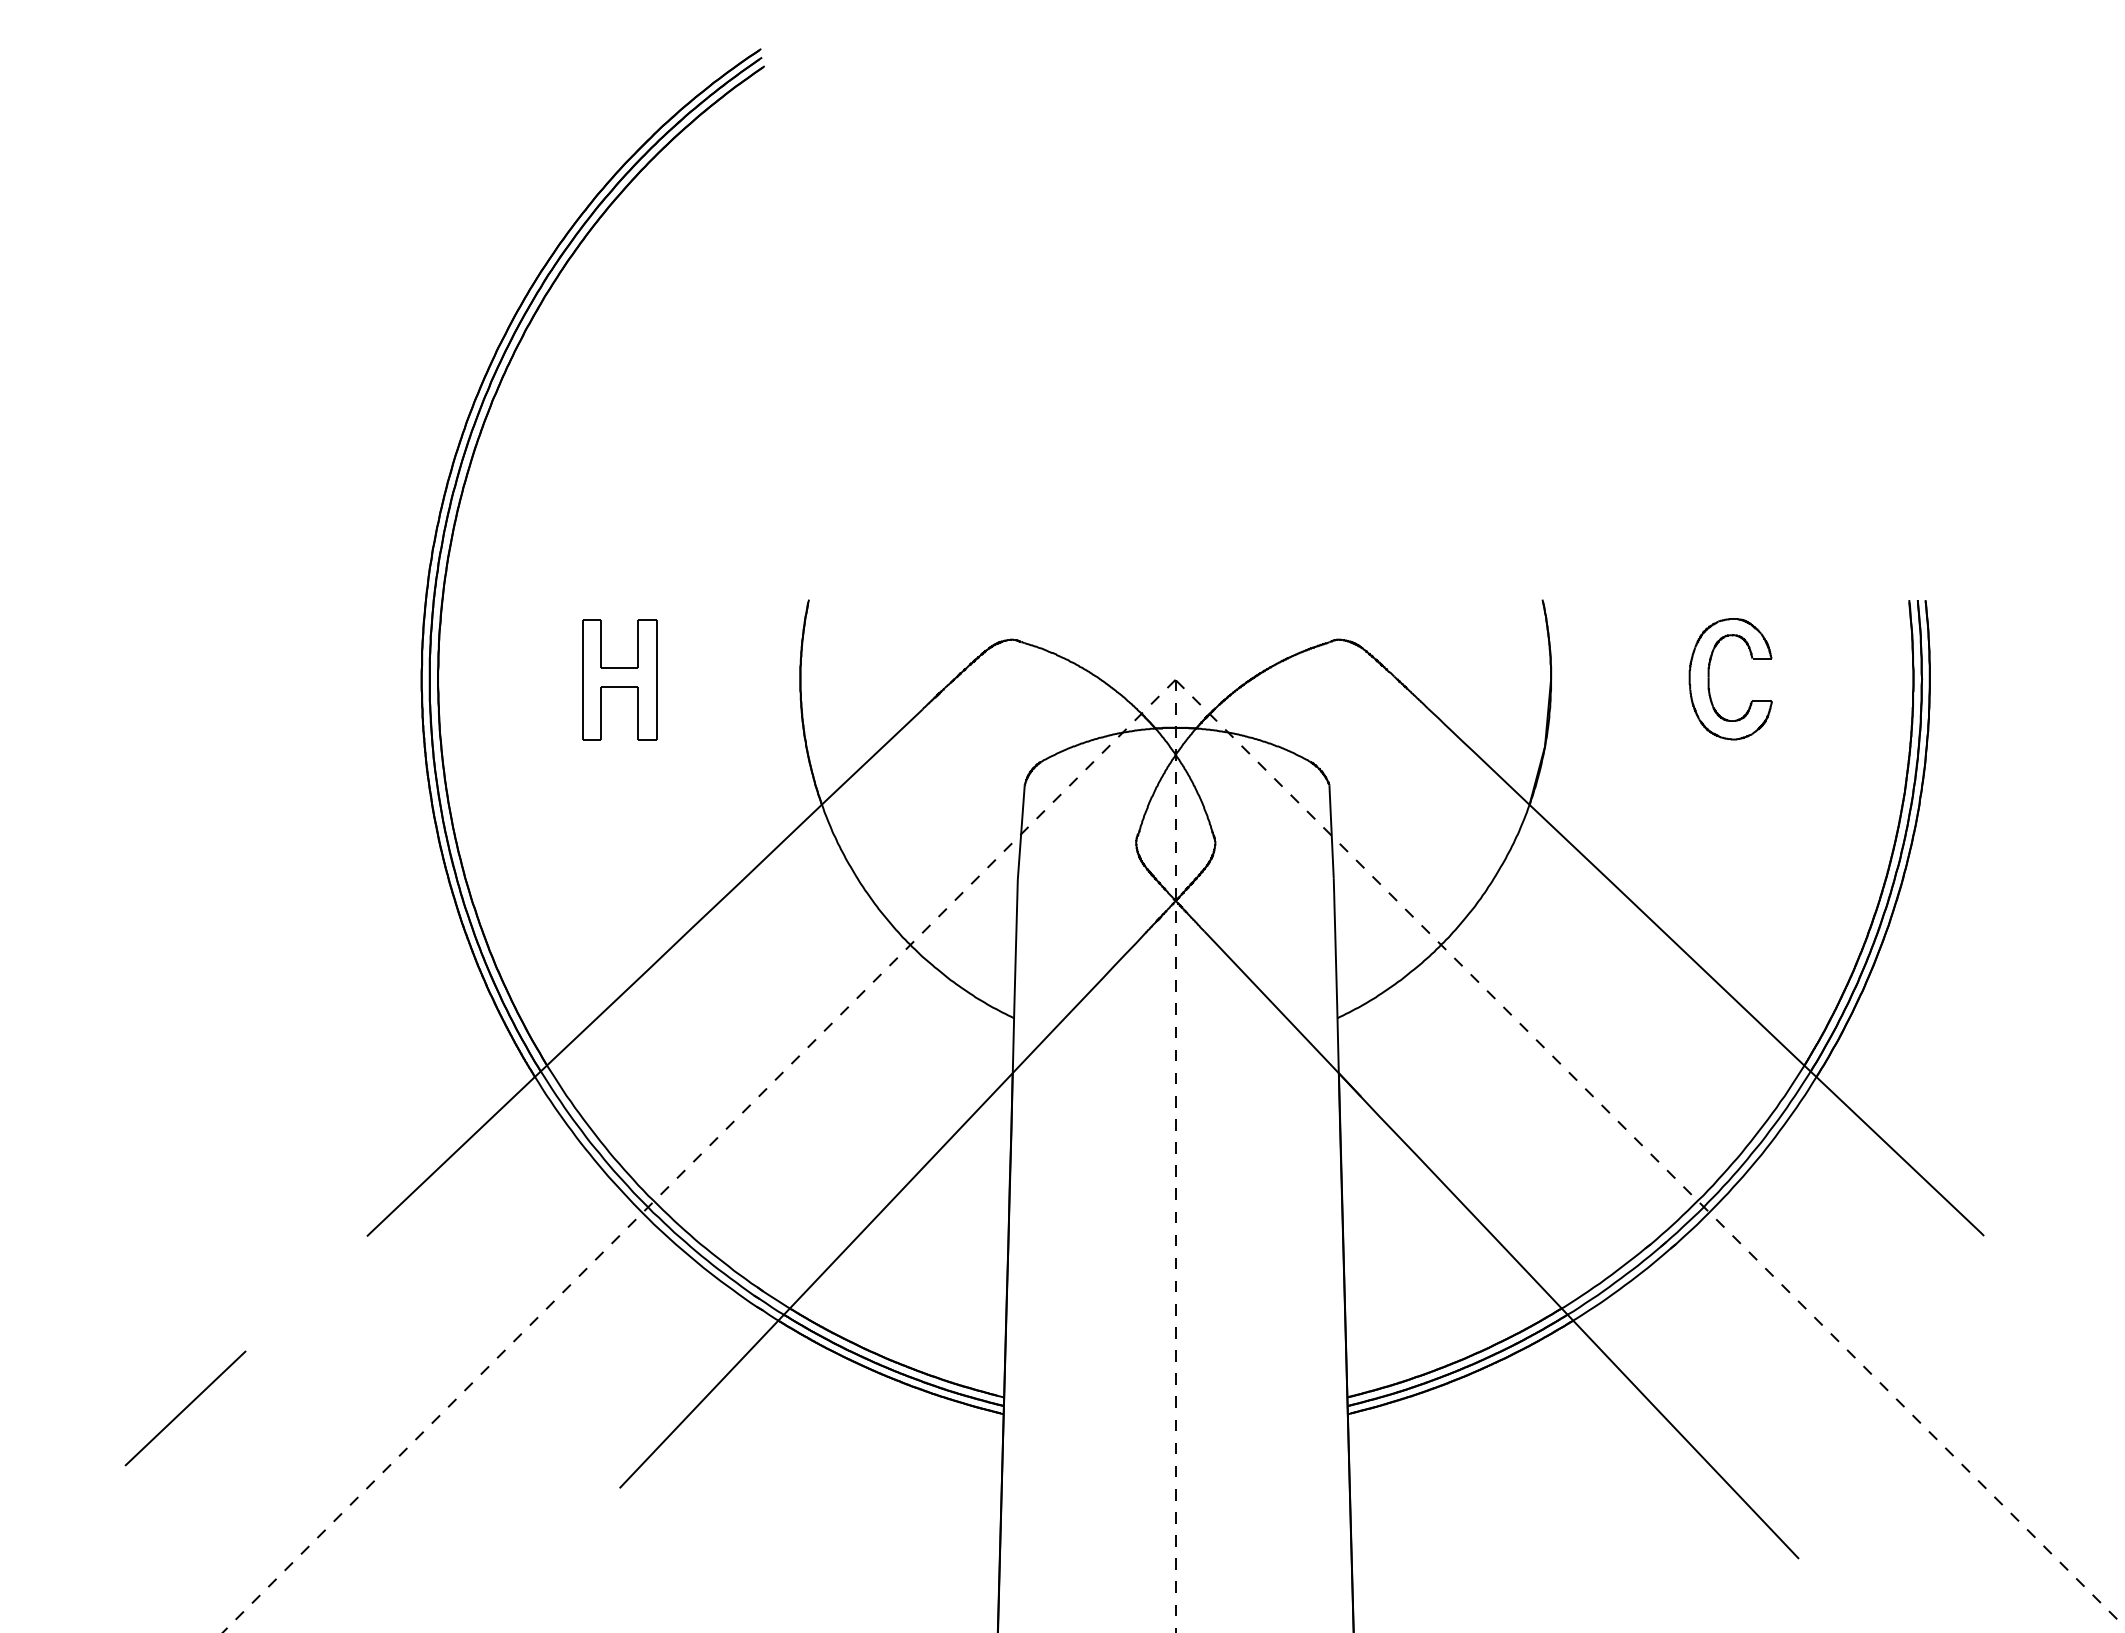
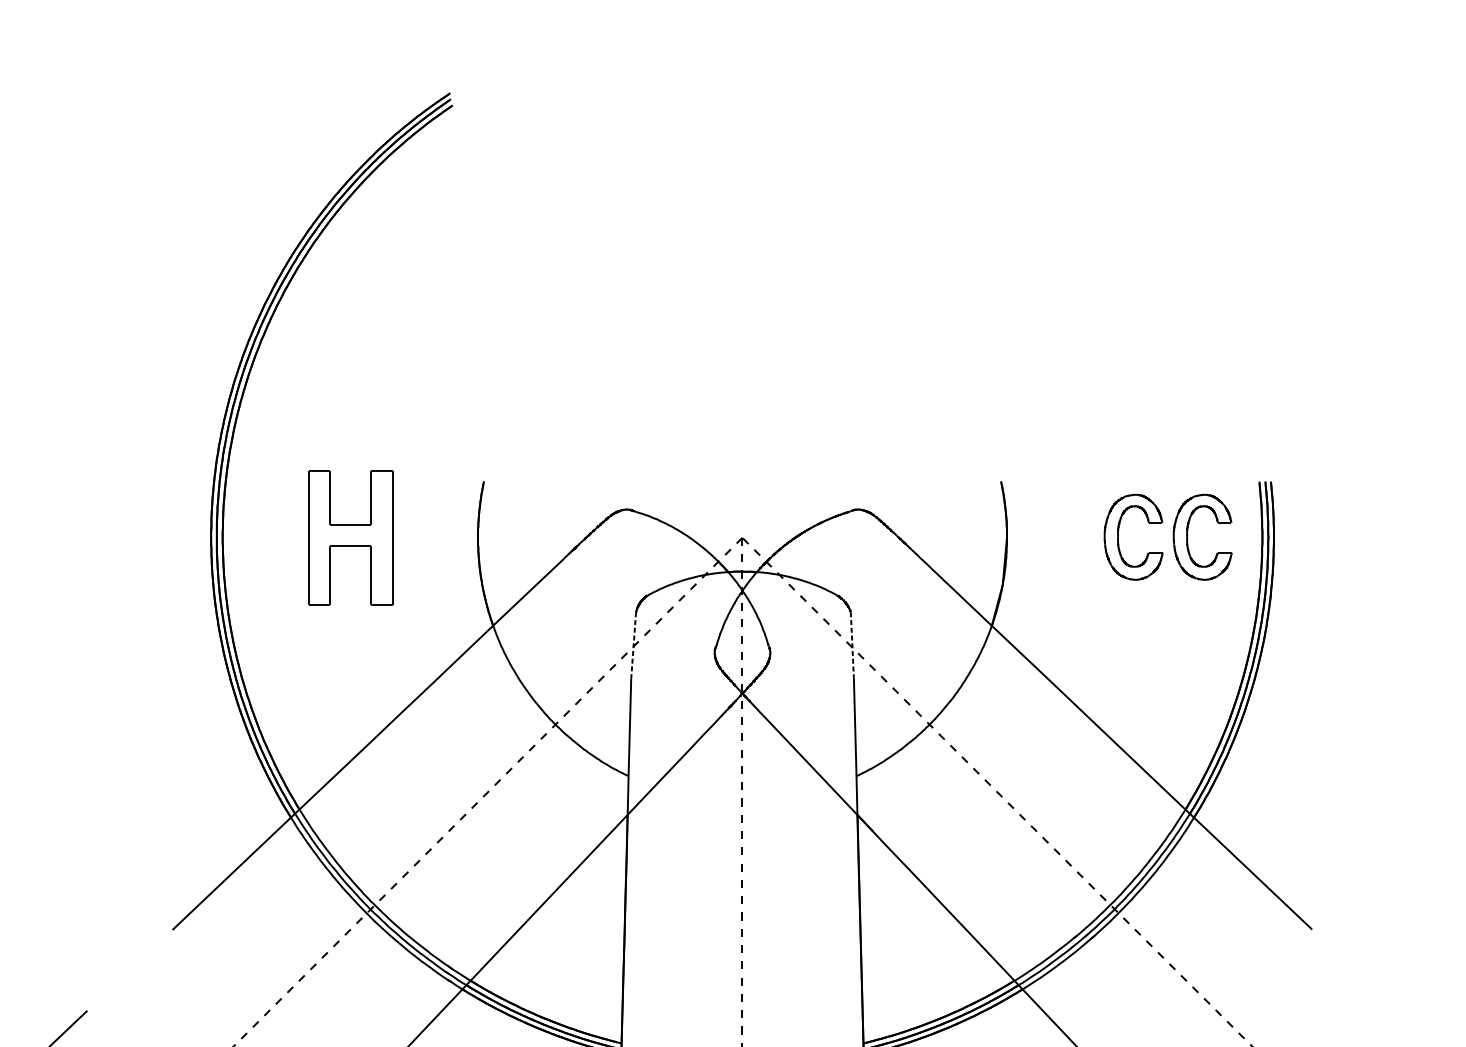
part: (619, 679) -> (350, 537), size x1.6
part: (1807, 679) -> (1187, 537), added
line: (1331, 832) -> (852, 645), solid -> dashed
line: (1021, 833) -> (633, 646), solid -> dashed

